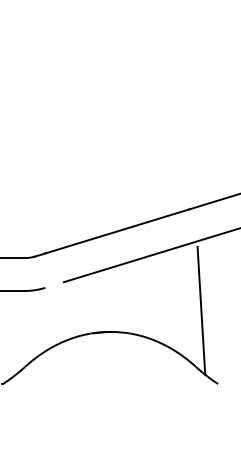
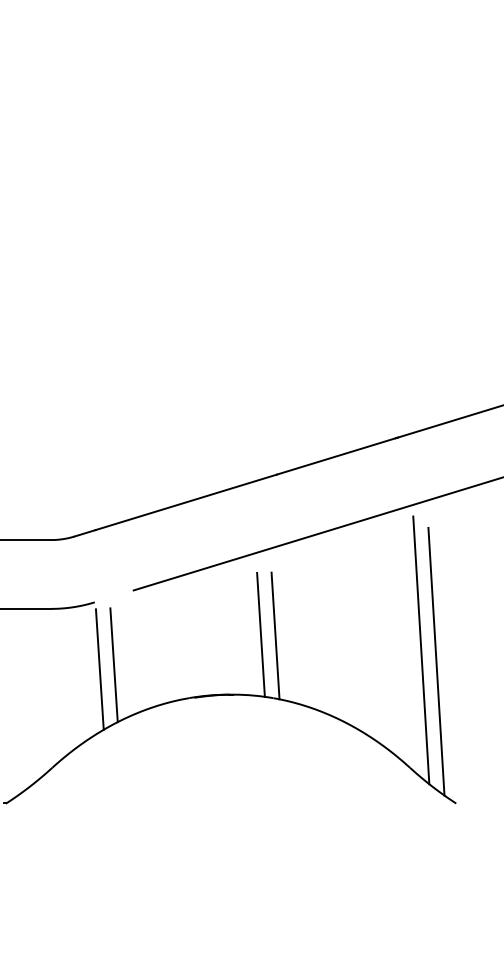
line: (124, 303) -> (260, 635), added
line: (131, 303) -> (275, 635), added
line: (208, 316) -> (436, 662), added
line: (54, 317) -> (113, 664), added
line: (47, 319) -> (99, 668), added

